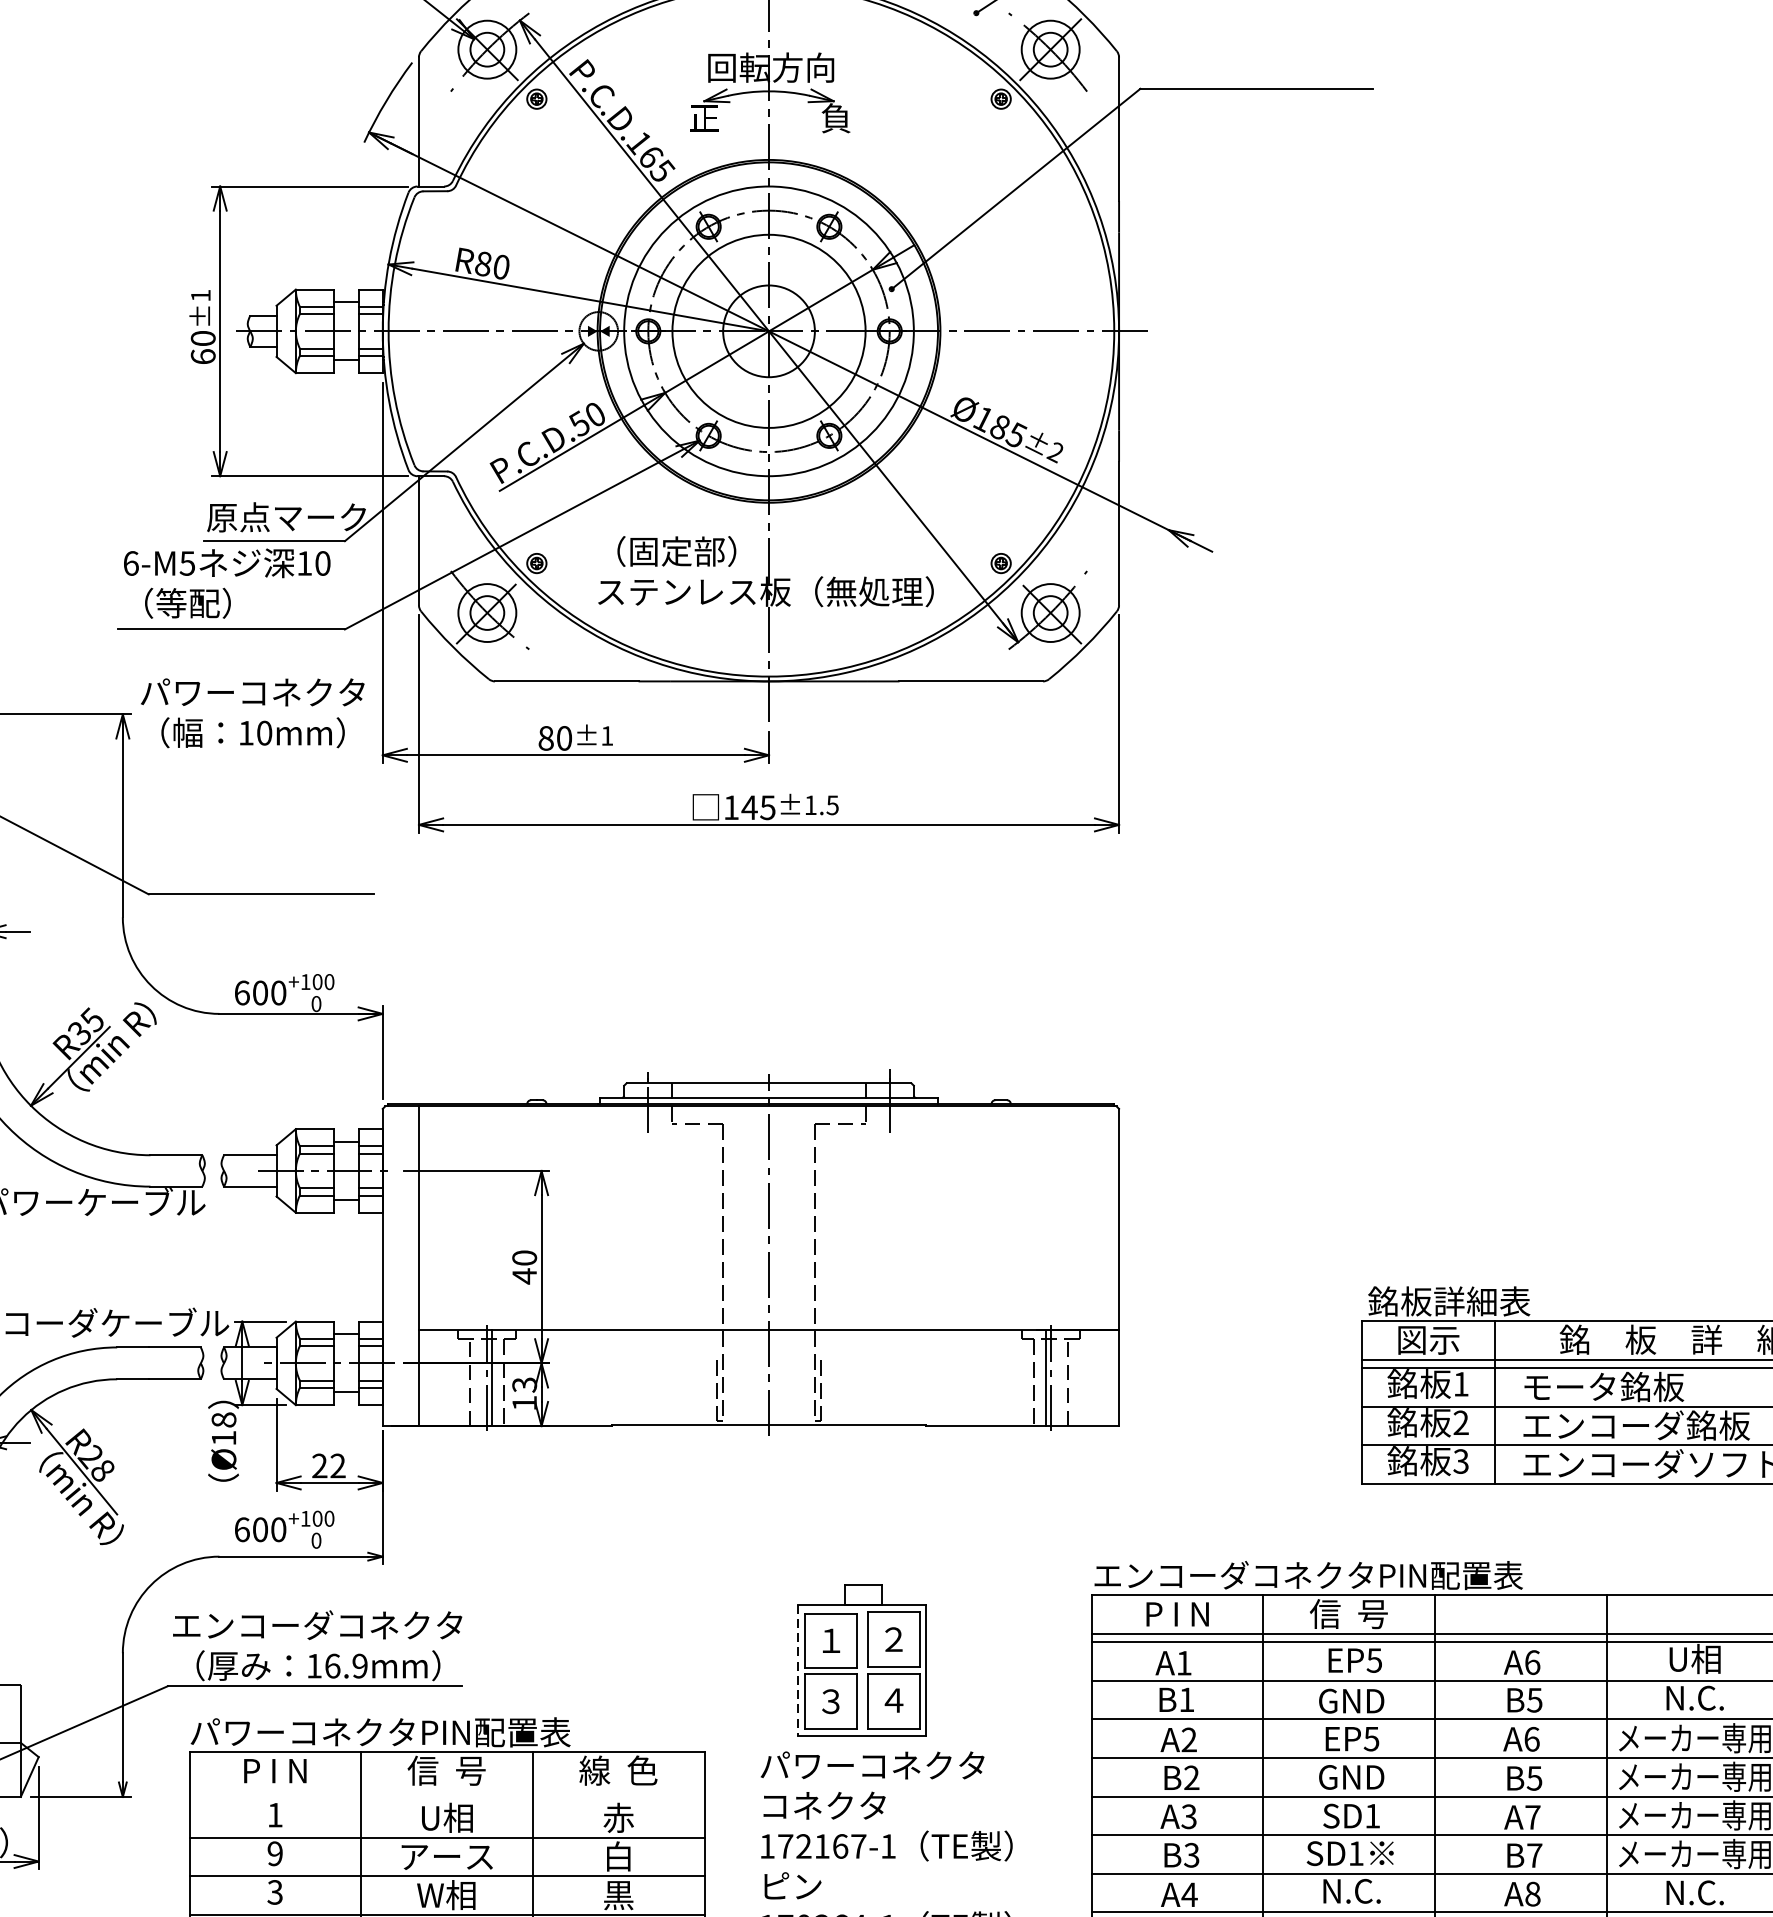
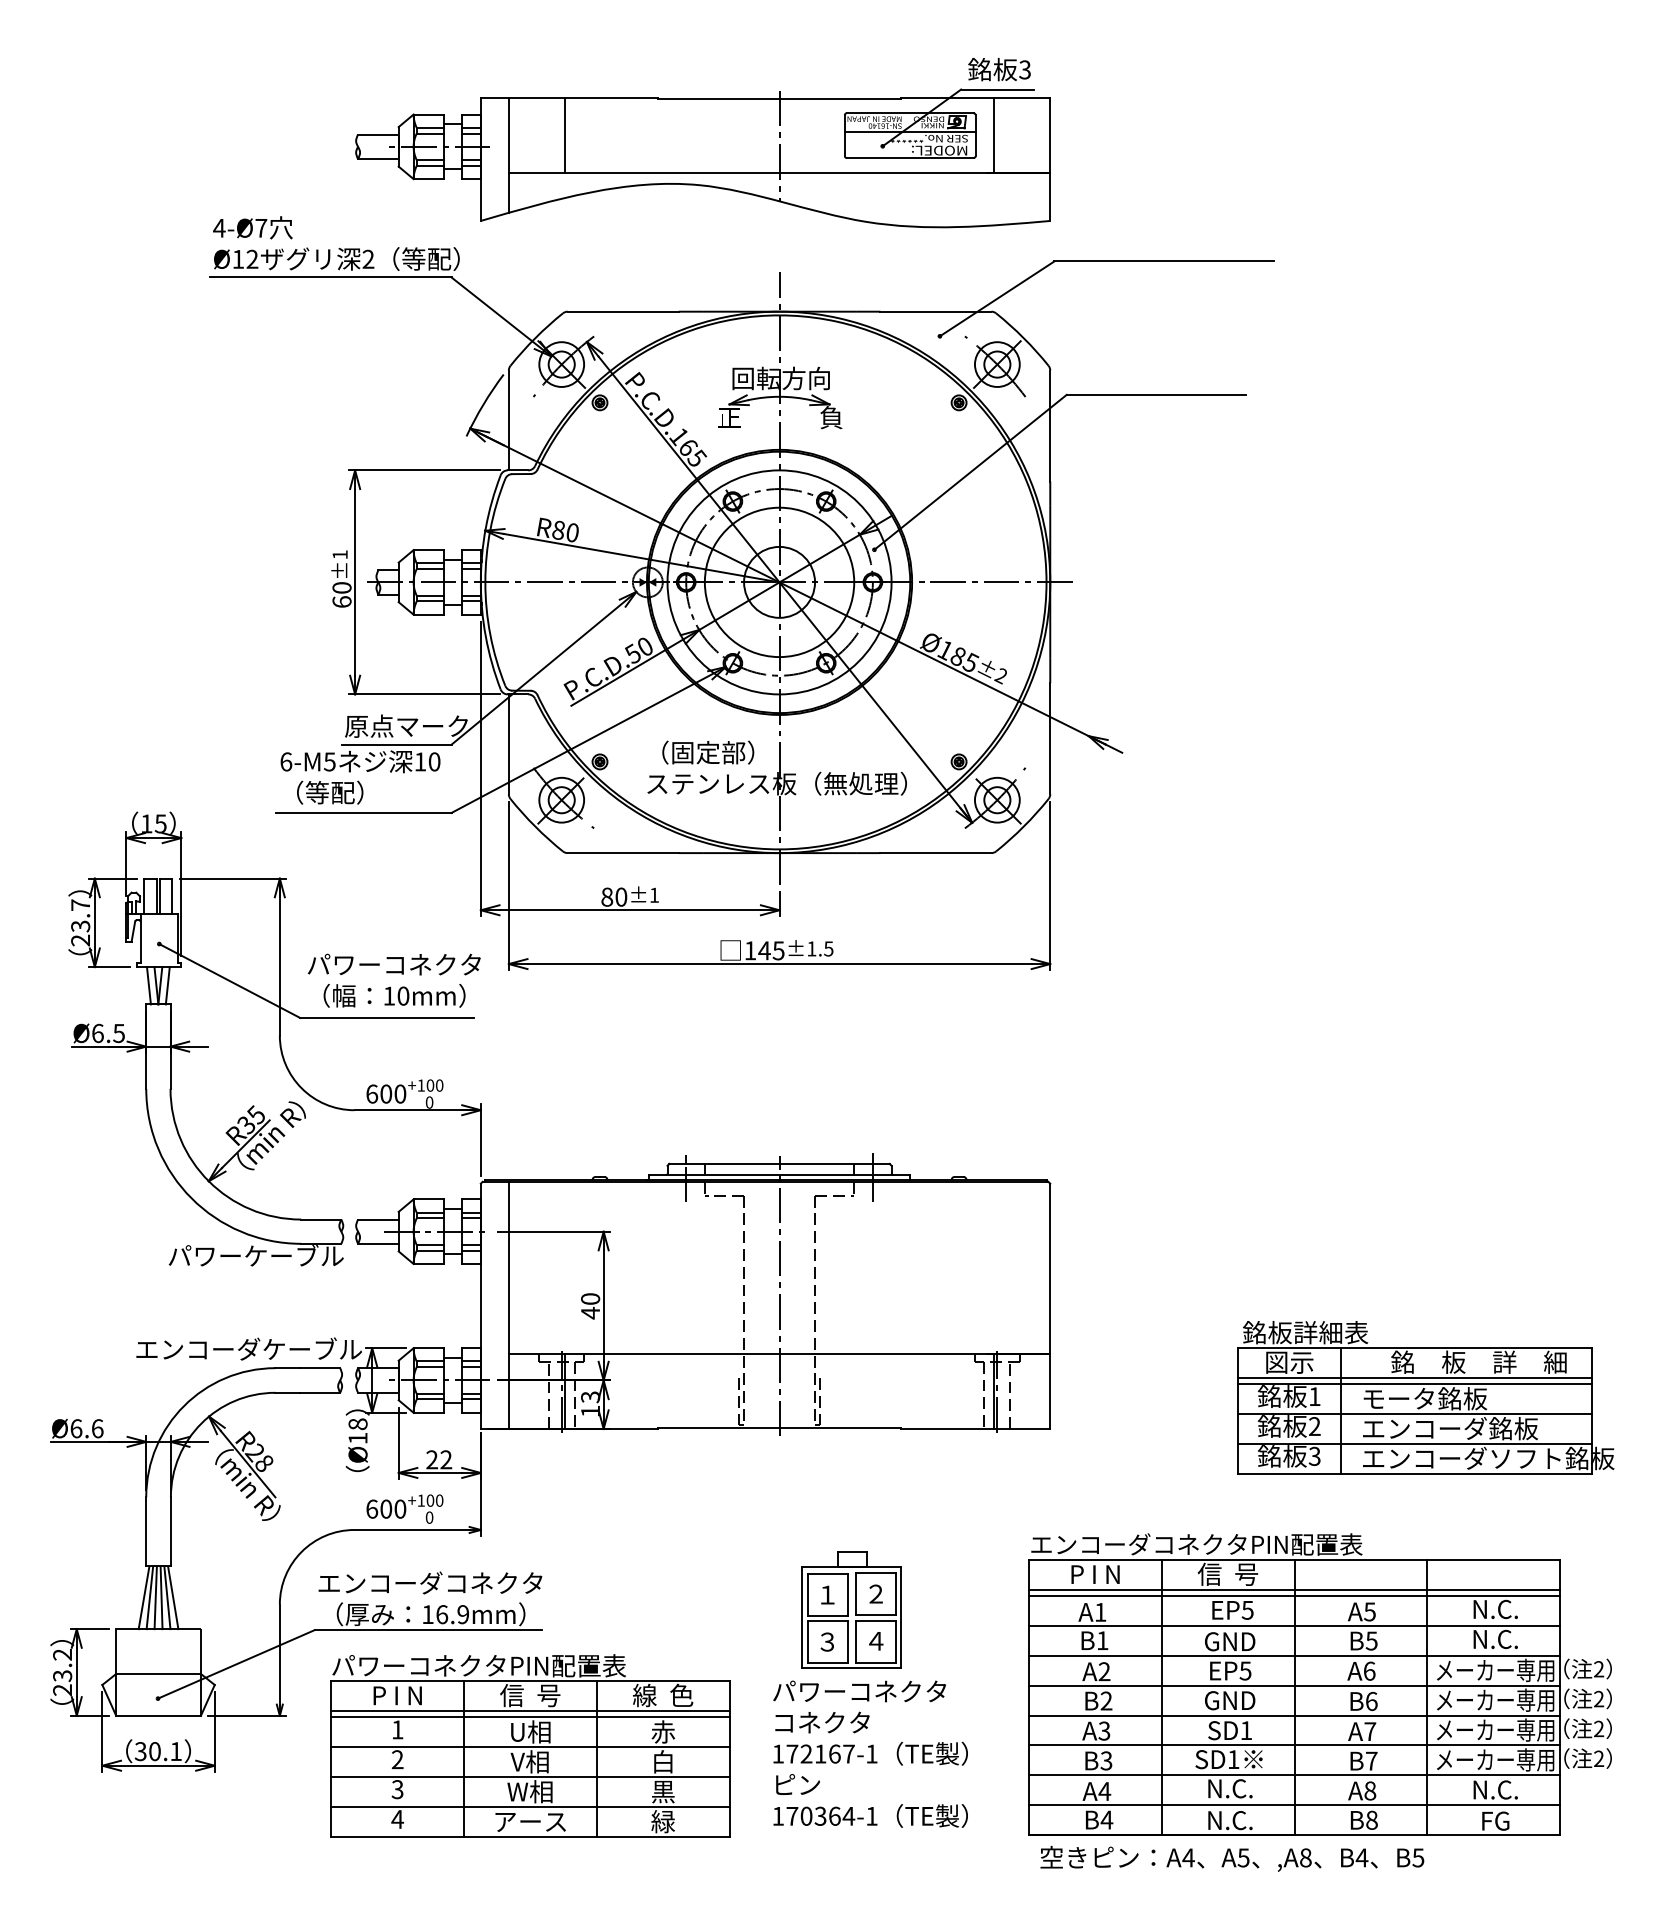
text: (251, 712) -> (393, 980), moved
text: (1694, 1658) -> (1495, 1608), U相 -> N.C.
text: (1531, 1662) -> (1369, 1611), A6 -> A5
line: (797, 1669) -> (801, 1617), dashed -> solid
text: (1534, 1778) -> (1371, 1701), B5 -> B6
line: (446, 1790) -> (530, 1710), added
line: (446, 1799) -> (530, 1717), added
text: (274, 1853) -> (397, 1759), 9 -> 2
text: (446, 1856) -> (530, 1761), アース -> V相

